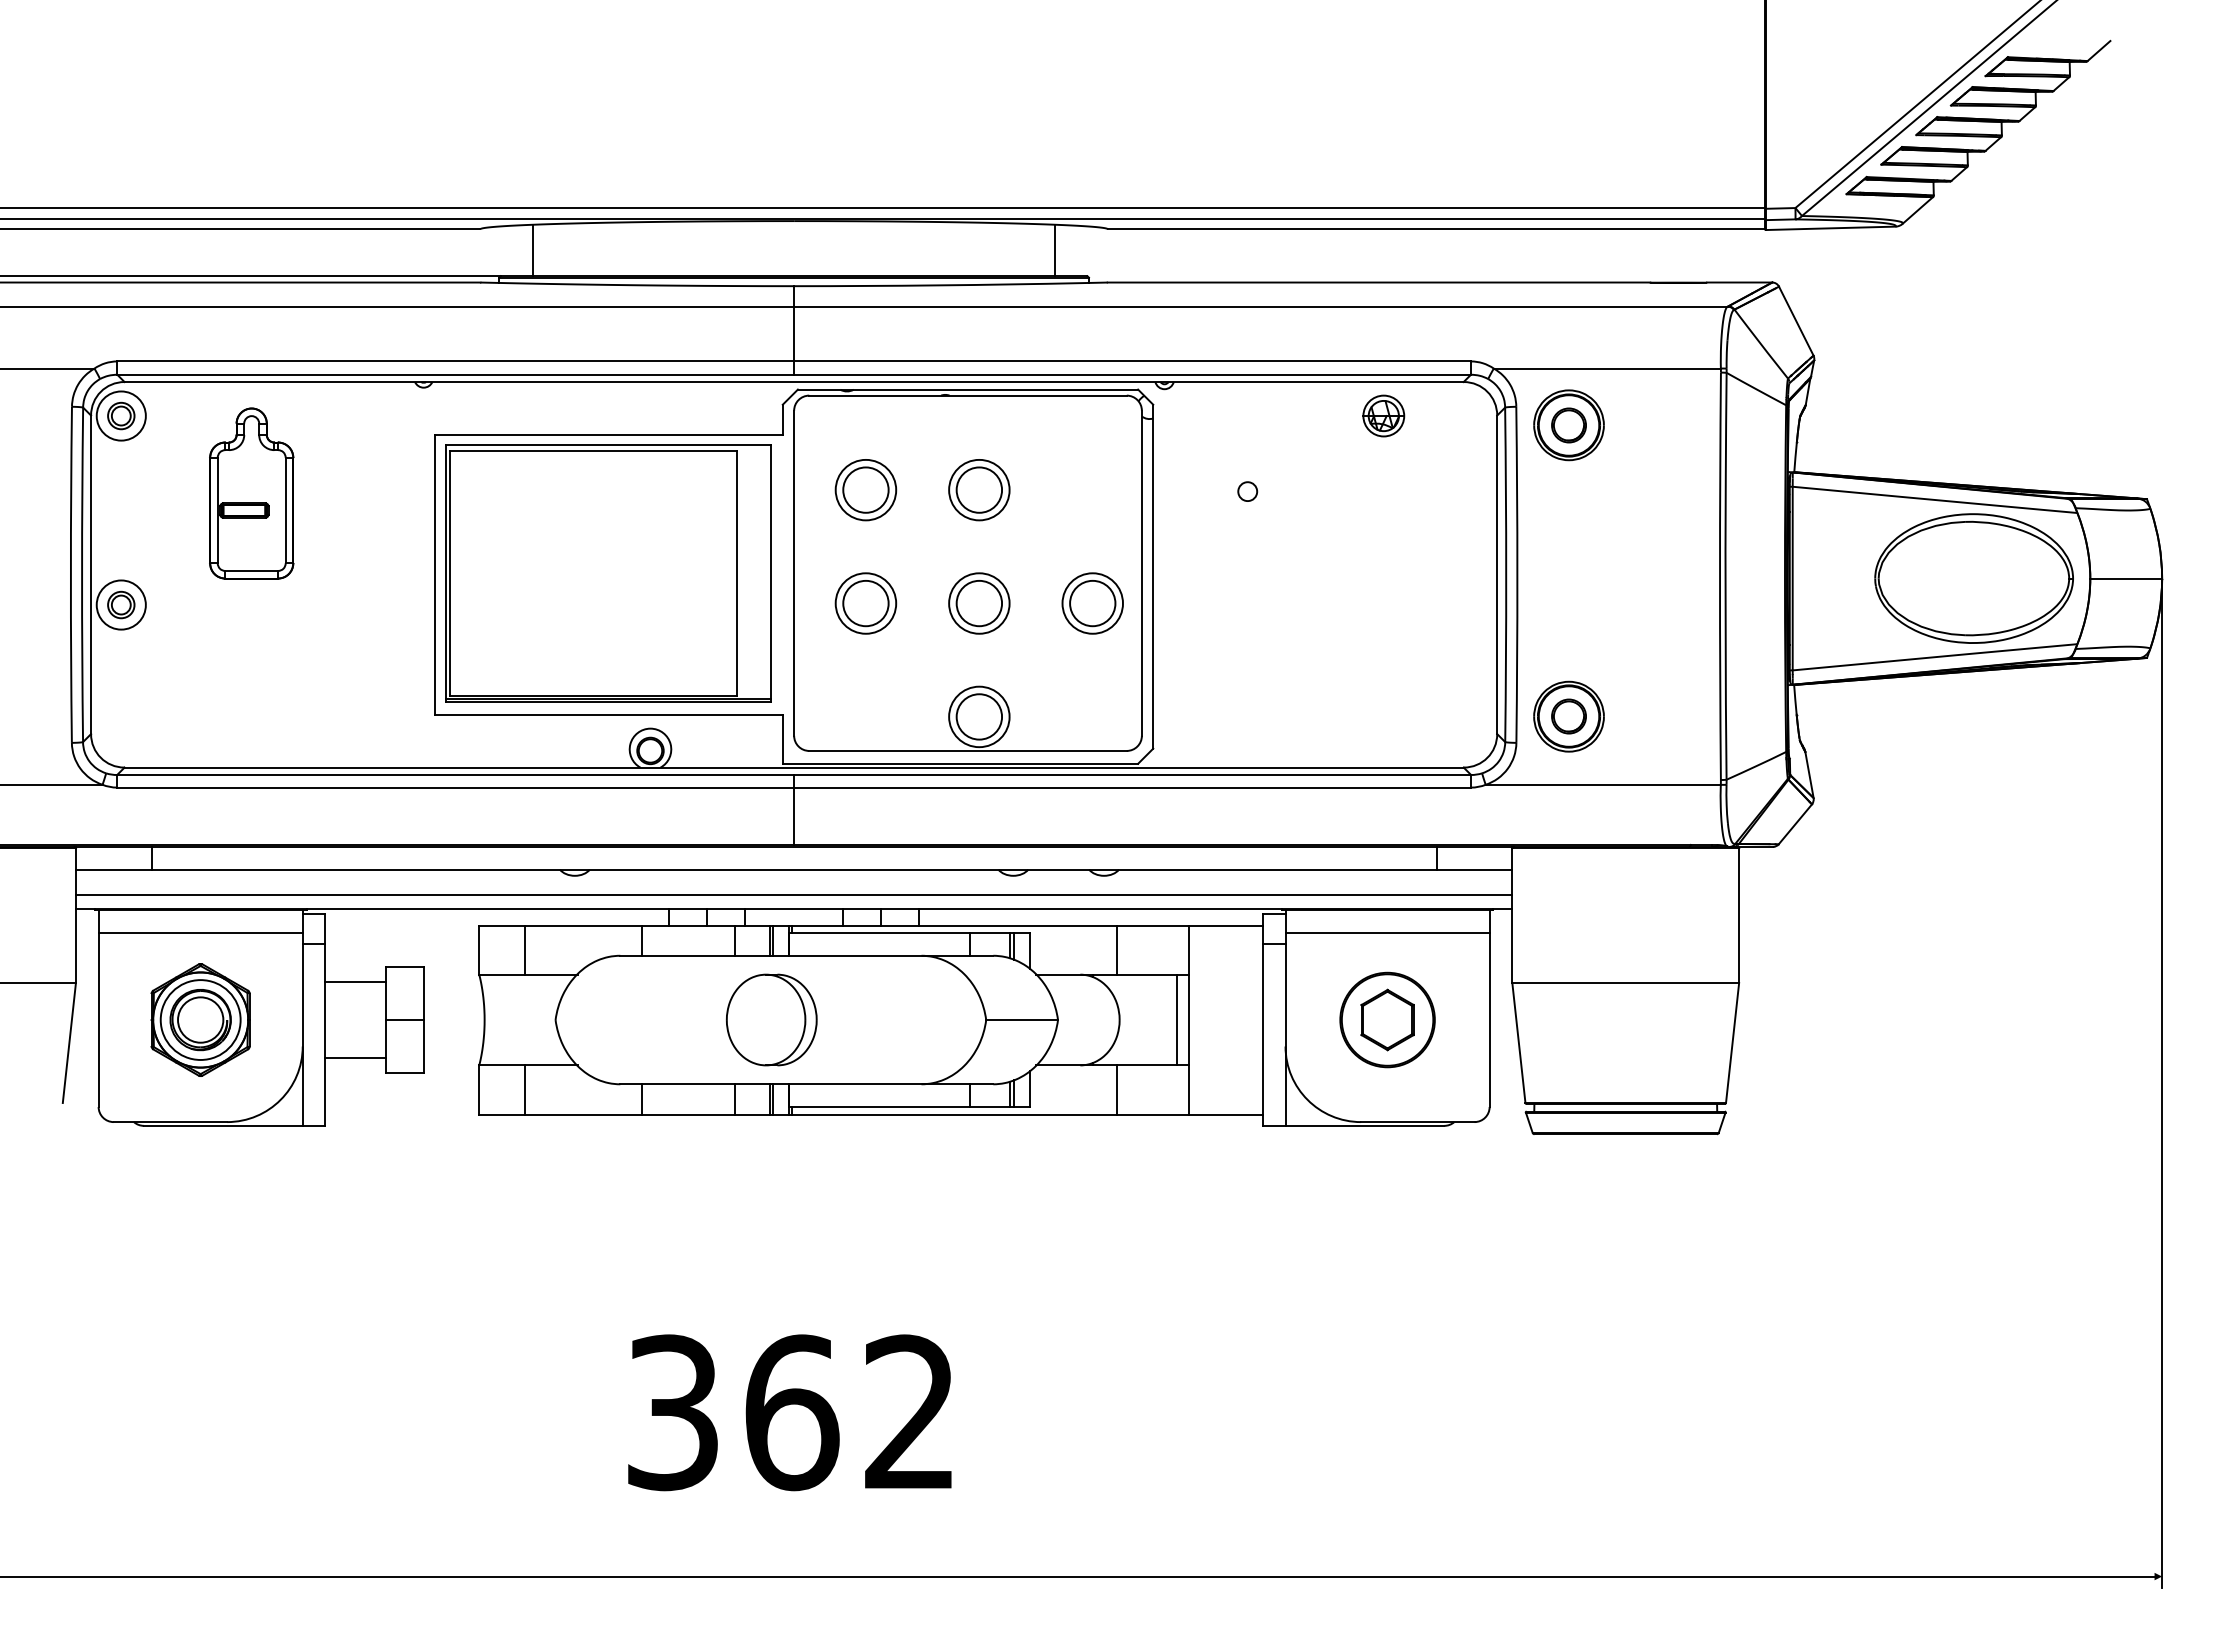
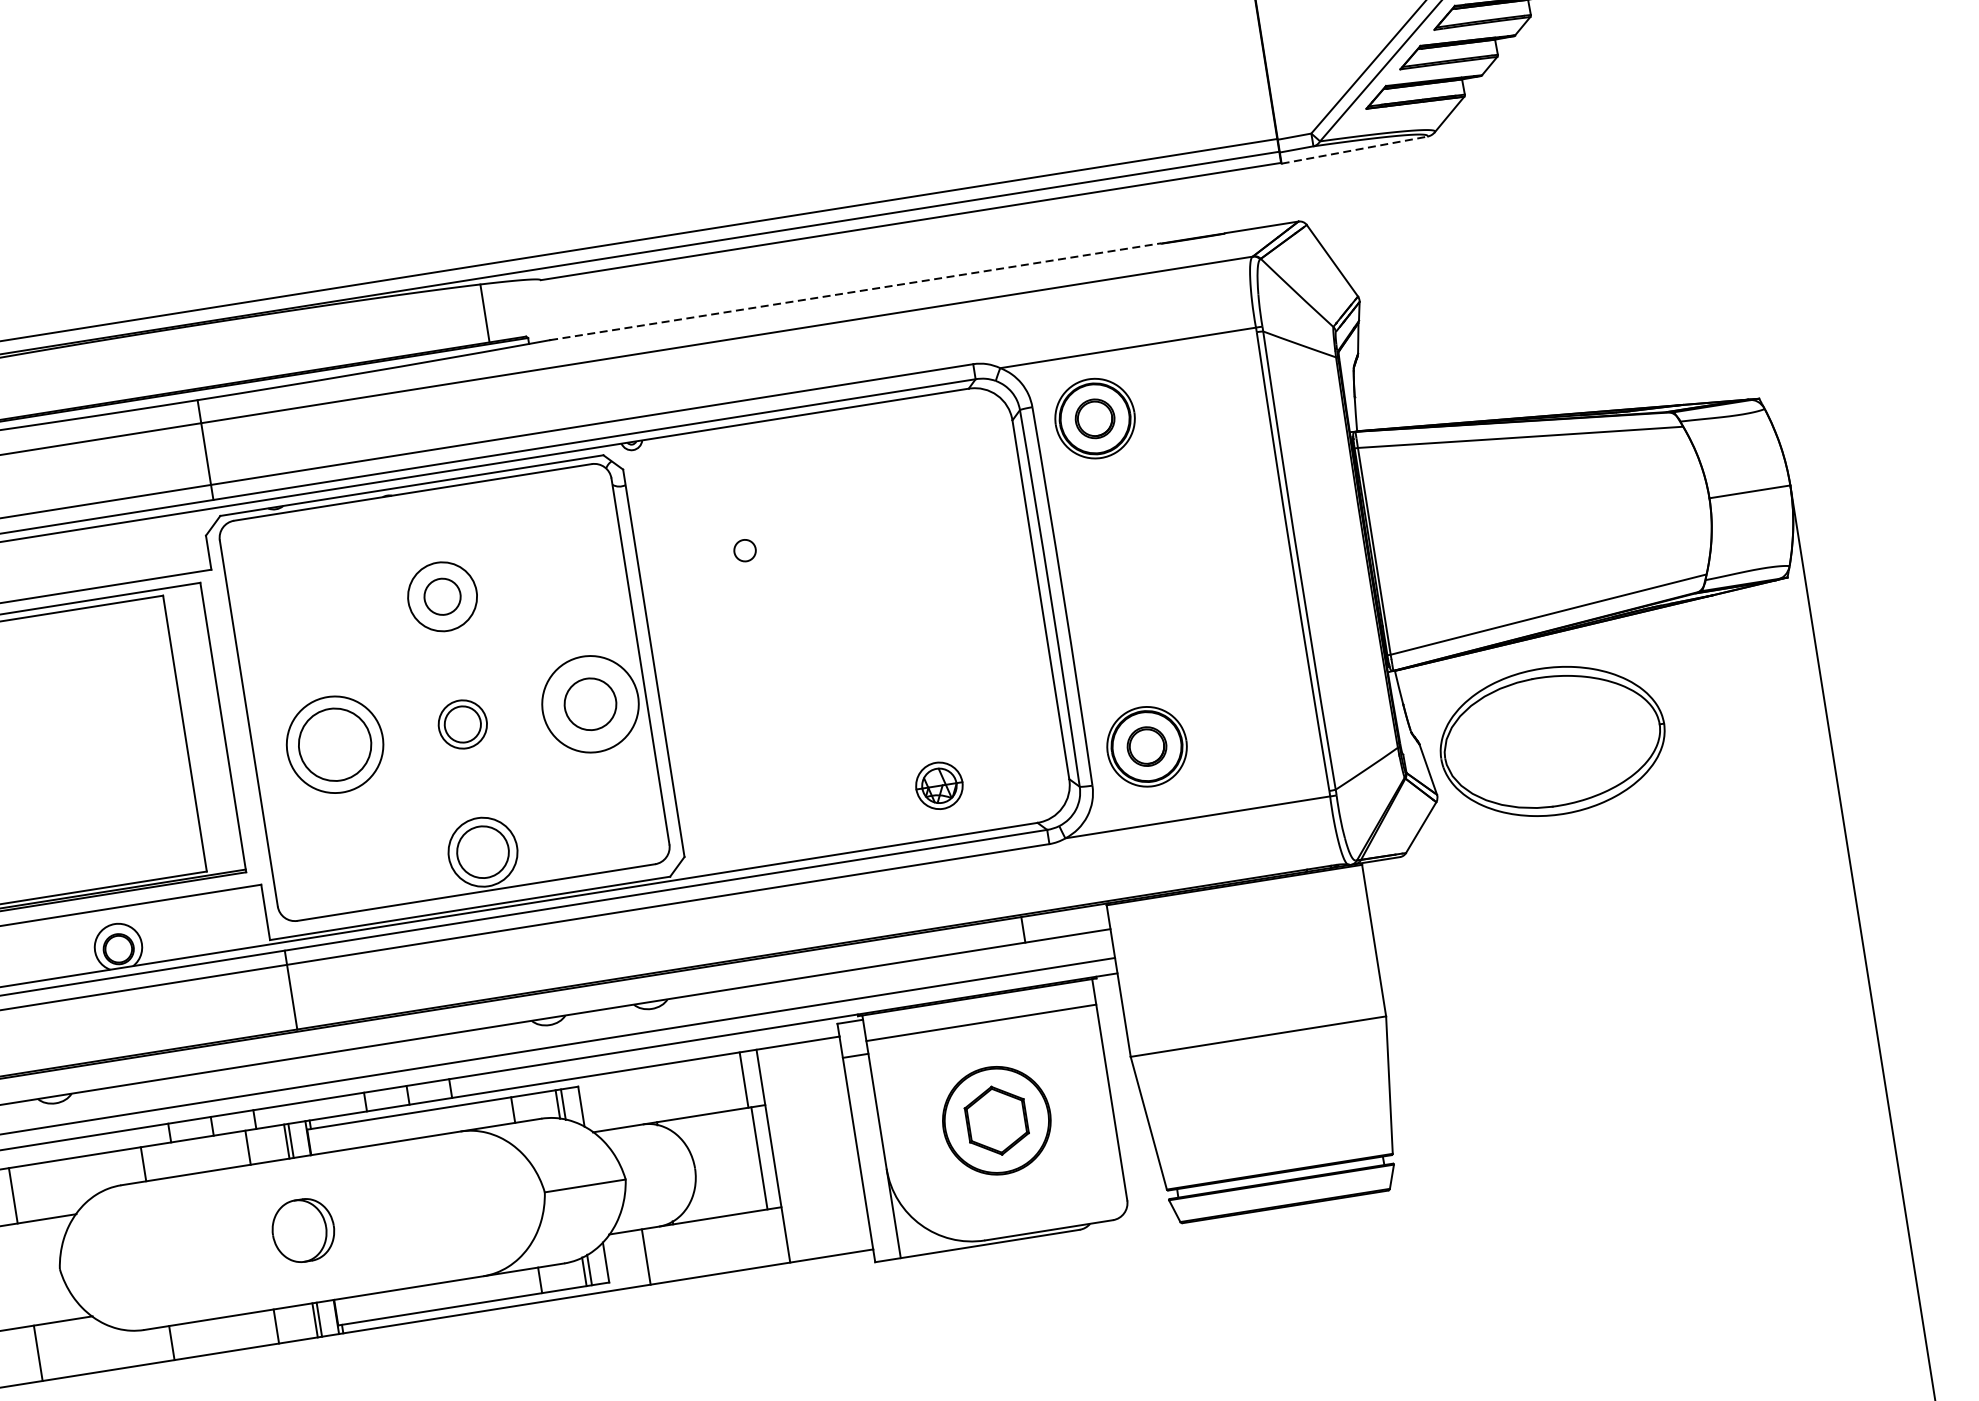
line: (1830, 228) -> (1354, 150), solid -> dashed
line: (1379, 282) -> (856, 291), solid -> dashed
part: (1383, 415) -> (938, 785), moved
circle: (979, 489) -> (442, 596), size x0.7
part: (865, 490) -> (314, 617), removed
part: (1973, 578) -> (1551, 741), moved
part: (865, 603) -> (334, 744), size x1.4
part: (979, 603) -> (462, 724), size x0.7
circle: (1092, 603) -> (590, 704), size x1.4
line: (1117, 949) -> (744, 1079), moved
part: (771, 1019) -> (302, 1230), size x0.6
line: (1117, 1089) -> (646, 1256), moved

